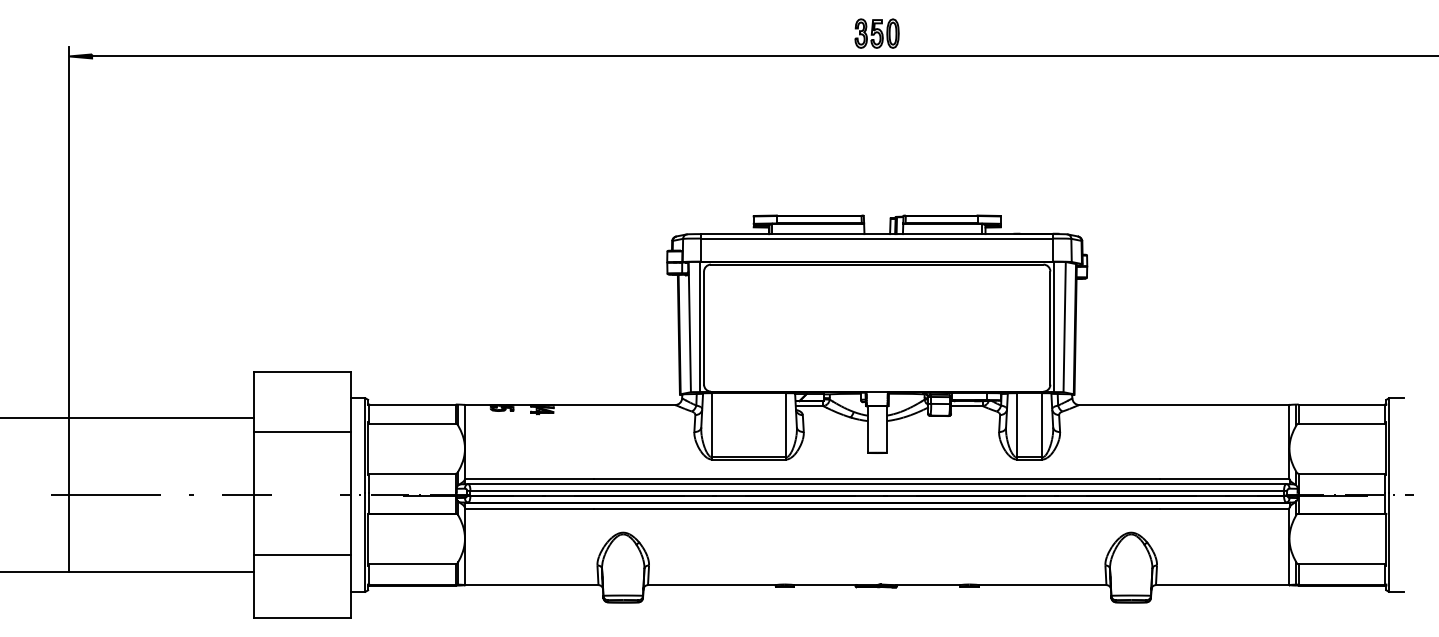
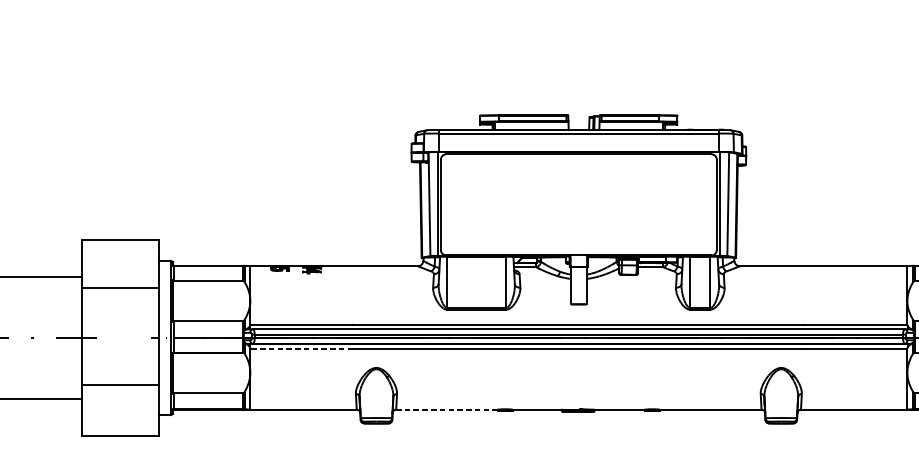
line: (529, 508) -> (301, 348), solid -> dashed
line: (711, 585) -> (446, 410), solid -> dashed

